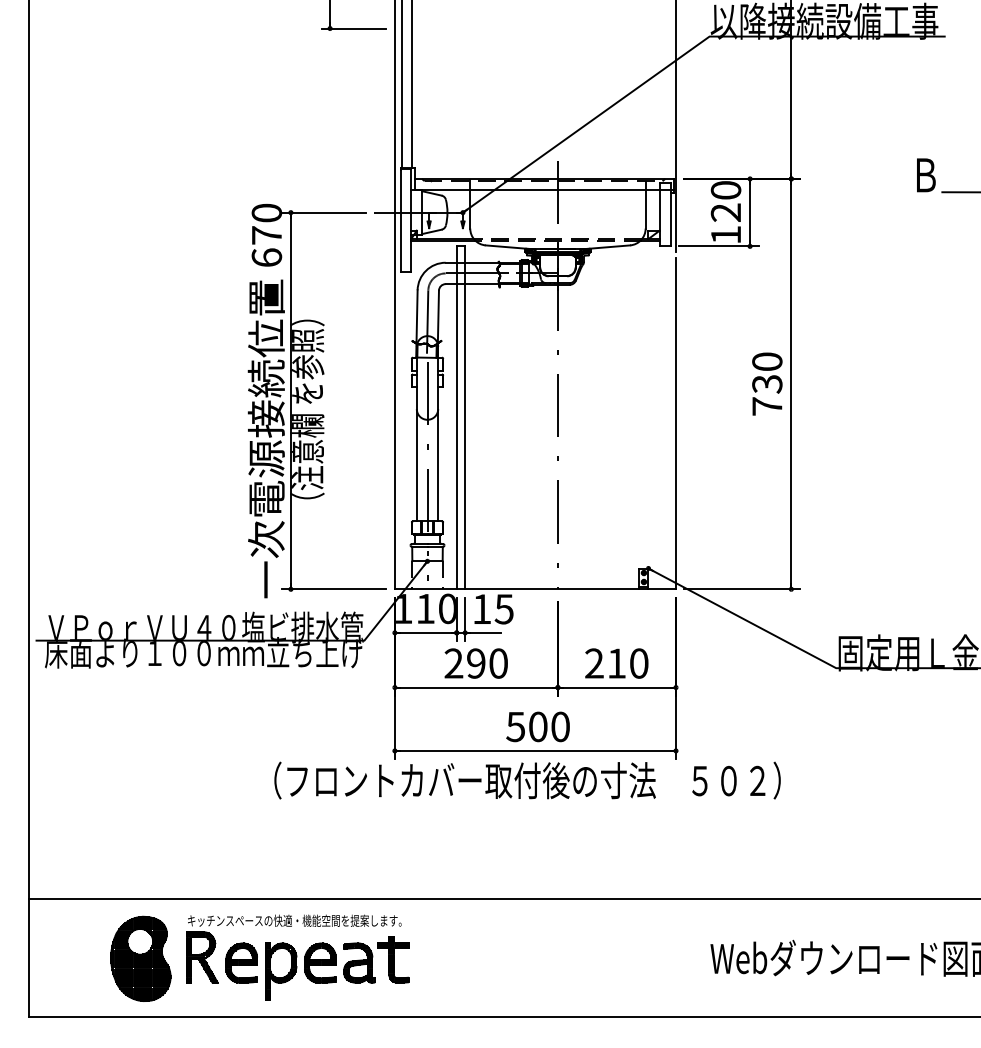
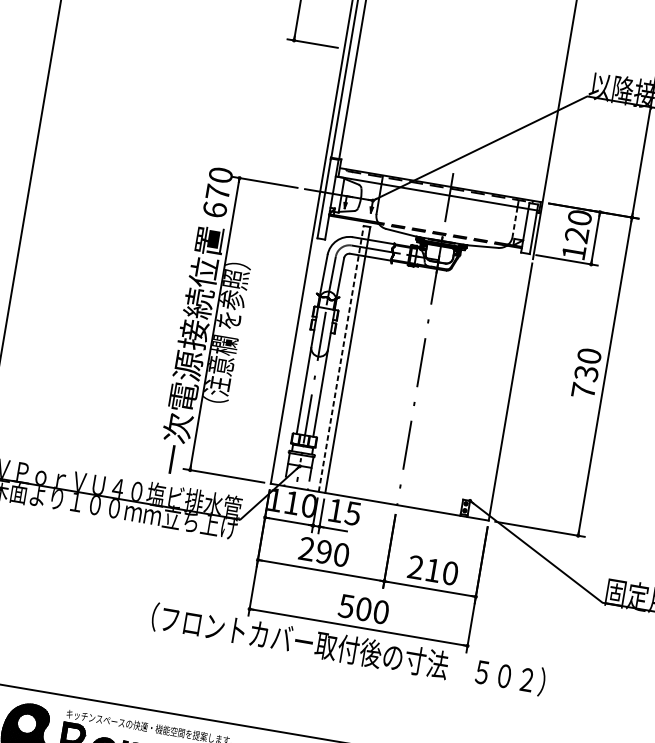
line: (645, 209) -> (514, 222), solid -> dashed
line: (456, 417) -> (341, 358), solid -> dashed

